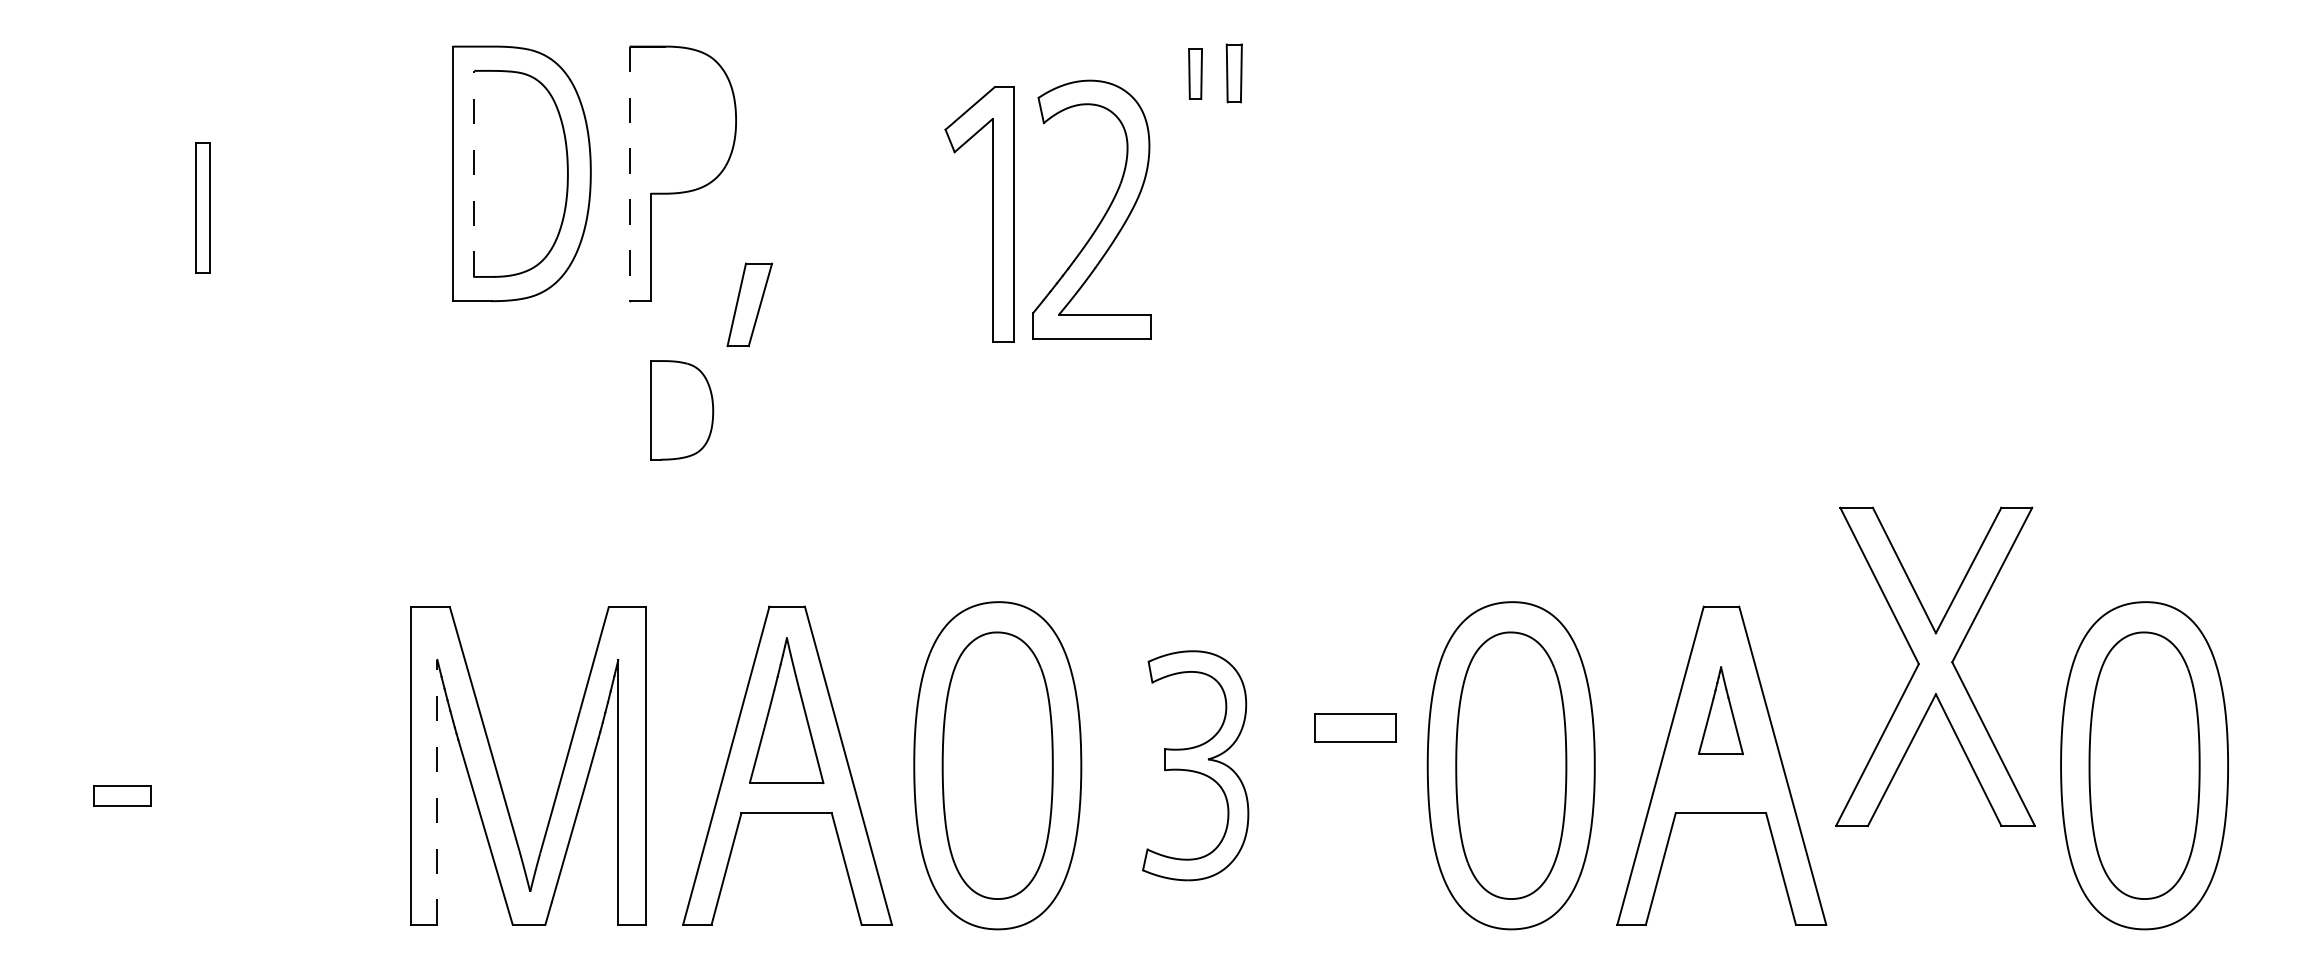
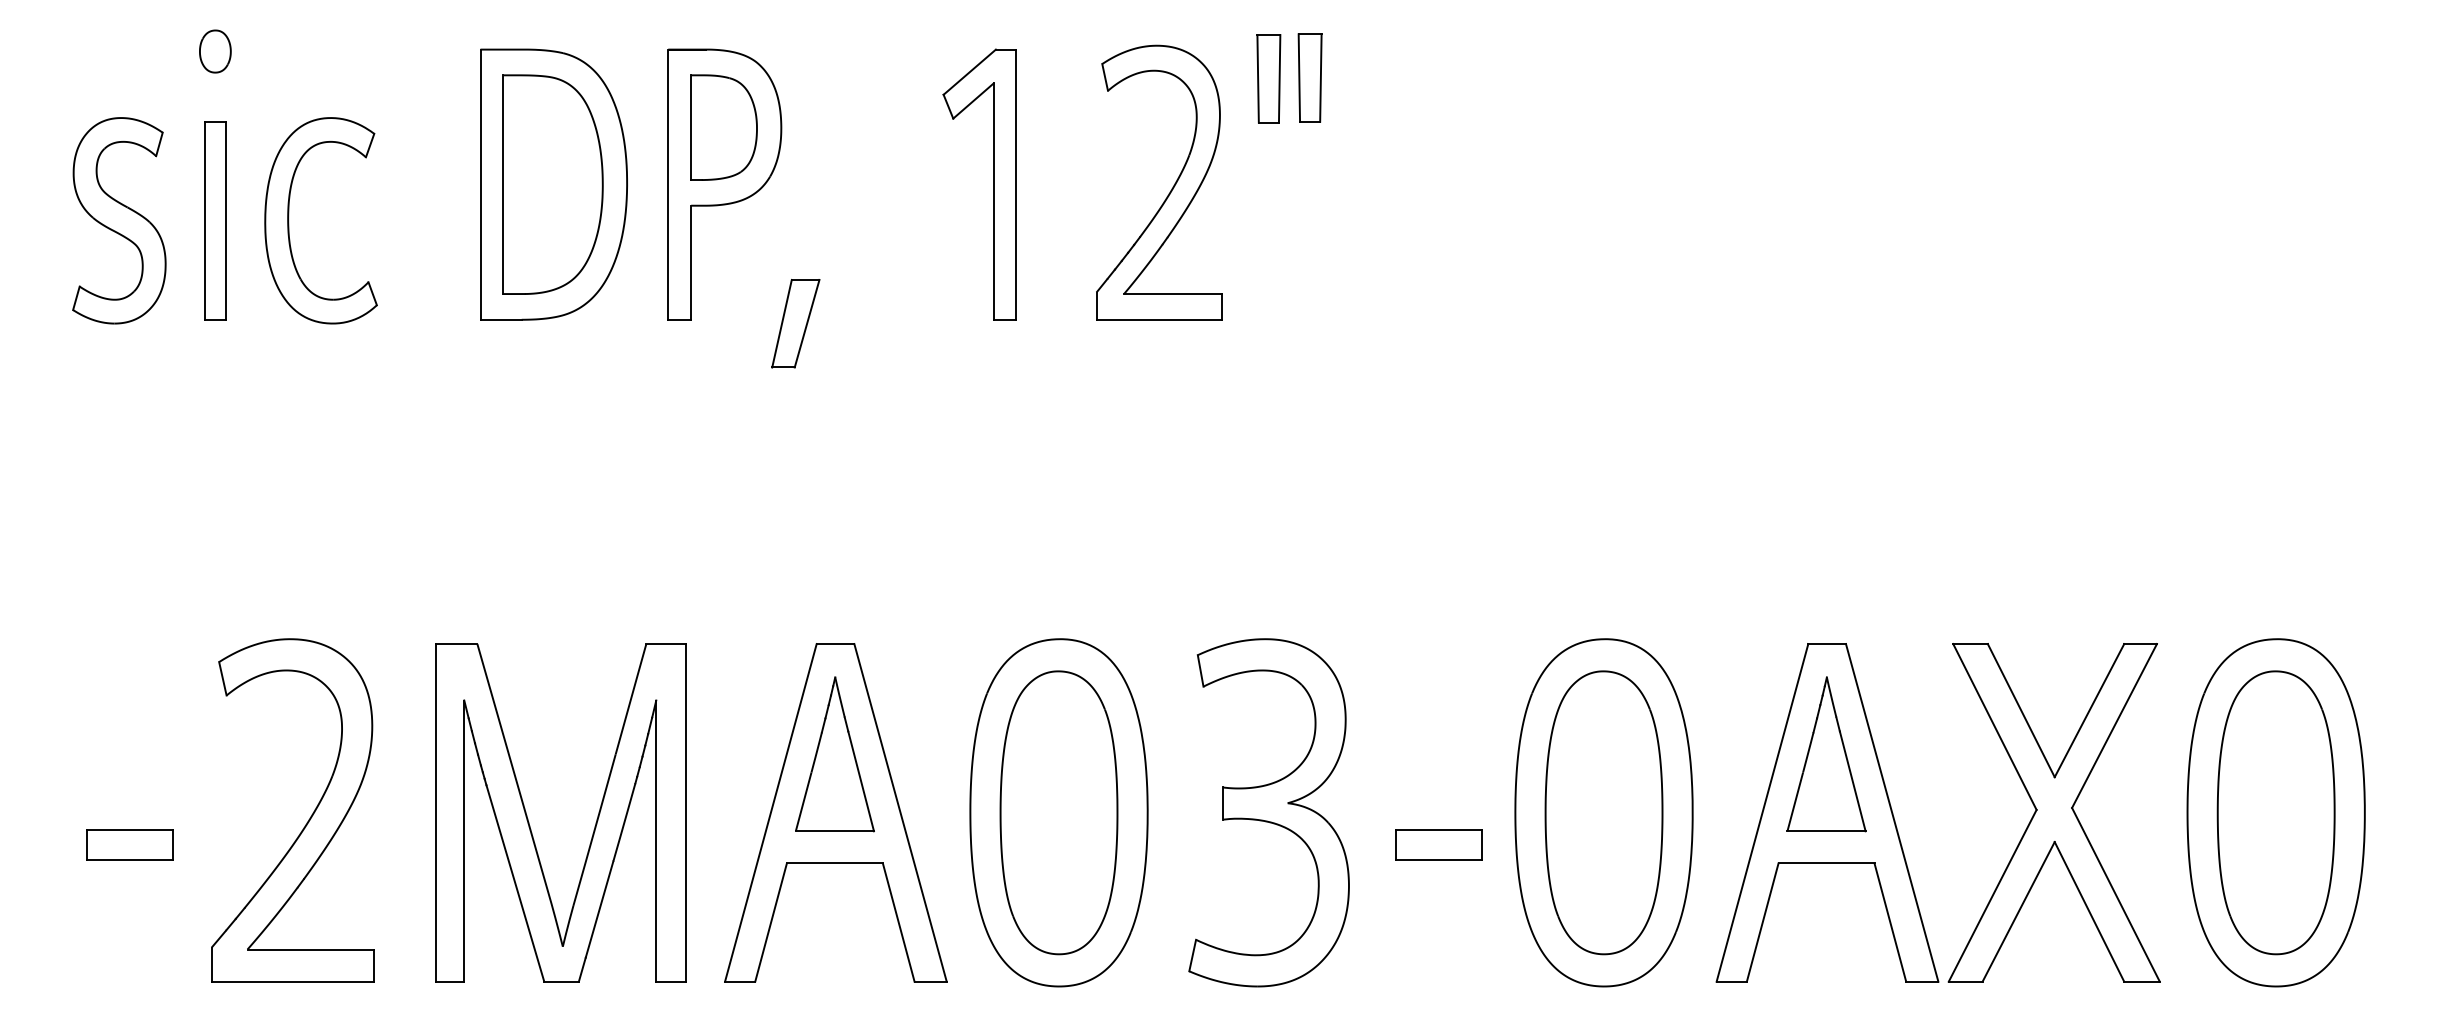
part: (203, 48) -> (215, 51), added
part: (1233, 72) -> (1309, 77), size x1.43
part: (1195, 73) -> (1268, 78), size x1.67
line: (474, 173) -> (503, 184), dashed -> solid
line: (629, 174) -> (668, 185), dashed -> solid
part: (112, 207) -> (119, 220), added
part: (203, 207) -> (215, 220), size x1.43
part: (272, 207) -> (289, 220), added
part: (992, 214) -> (993, 184), moved
part: (1103, 215) -> (1171, 188), moved
part: (681, 410) -> (723, 127), moved
part: (1934, 666) -> (2053, 812), moved
part: (1720, 710) -> (1826, 754), size x1.67
part: (1355, 726) -> (1438, 844), moved
part: (1195, 765) -> (1268, 812), size x1.43
part: (290, 772) -> (308, 819), added
line: (437, 792) -> (464, 841), dashed -> solid
part: (121, 795) -> (129, 844), size x1.43

